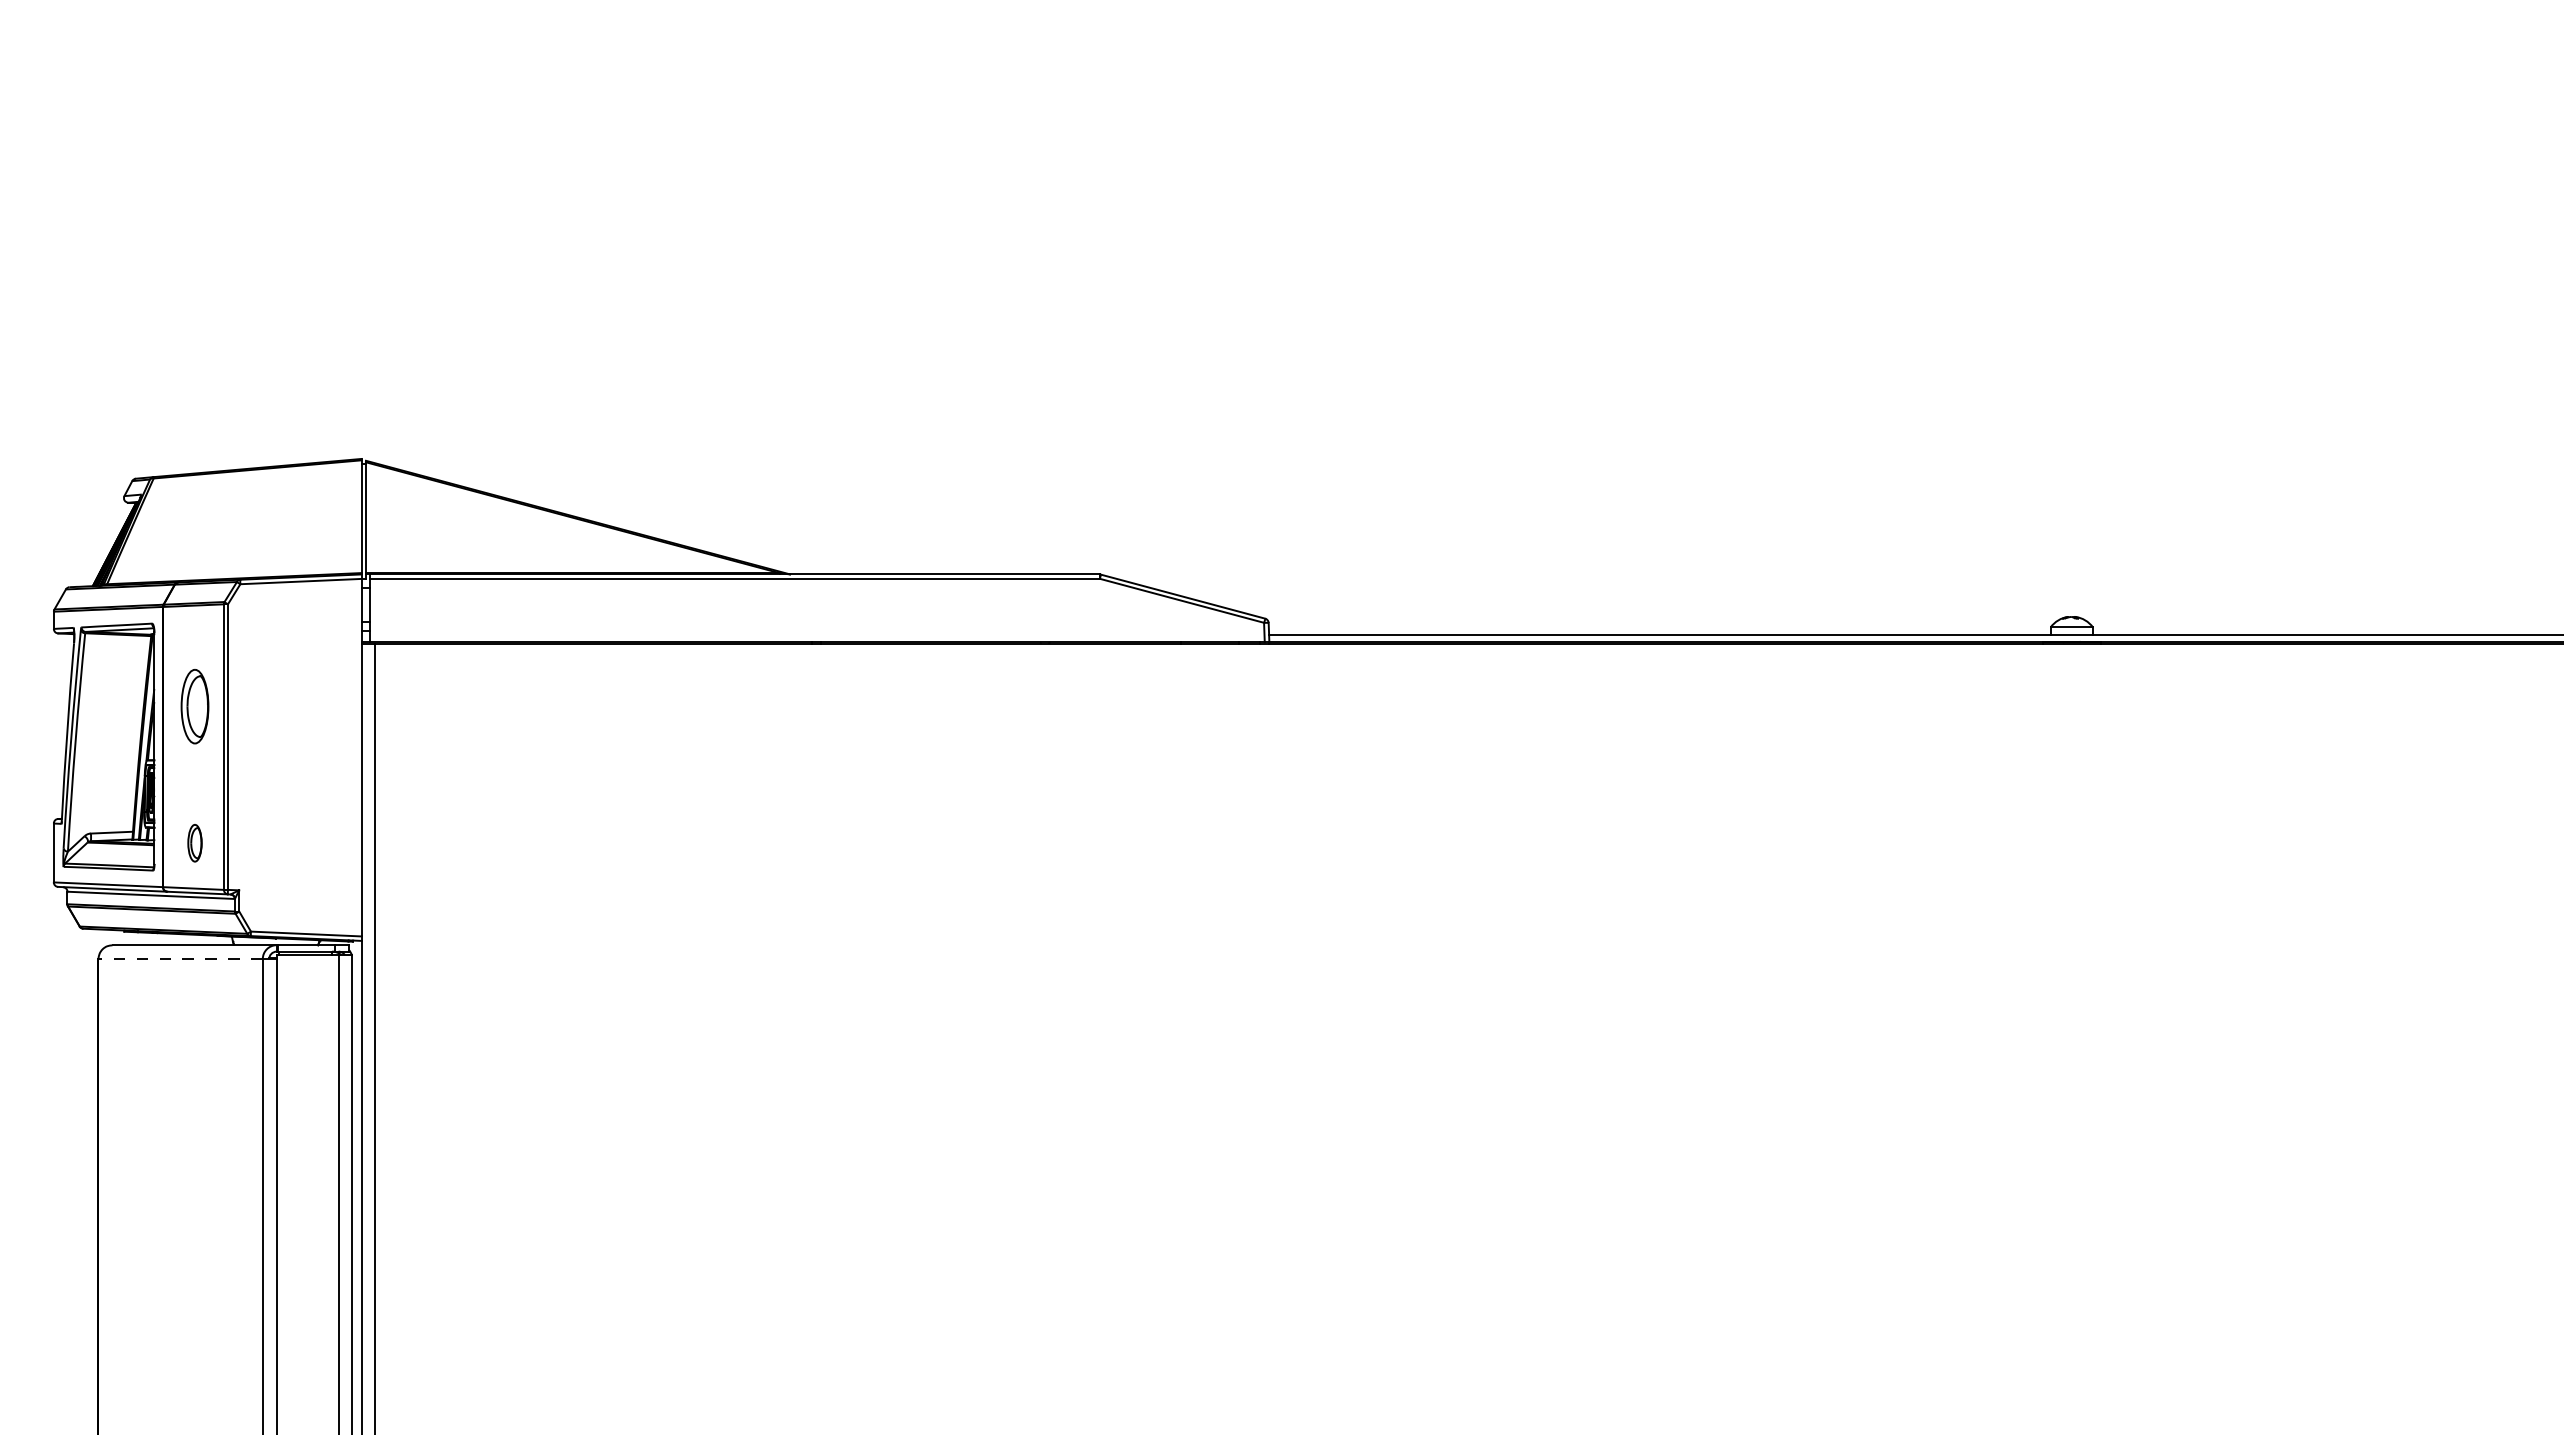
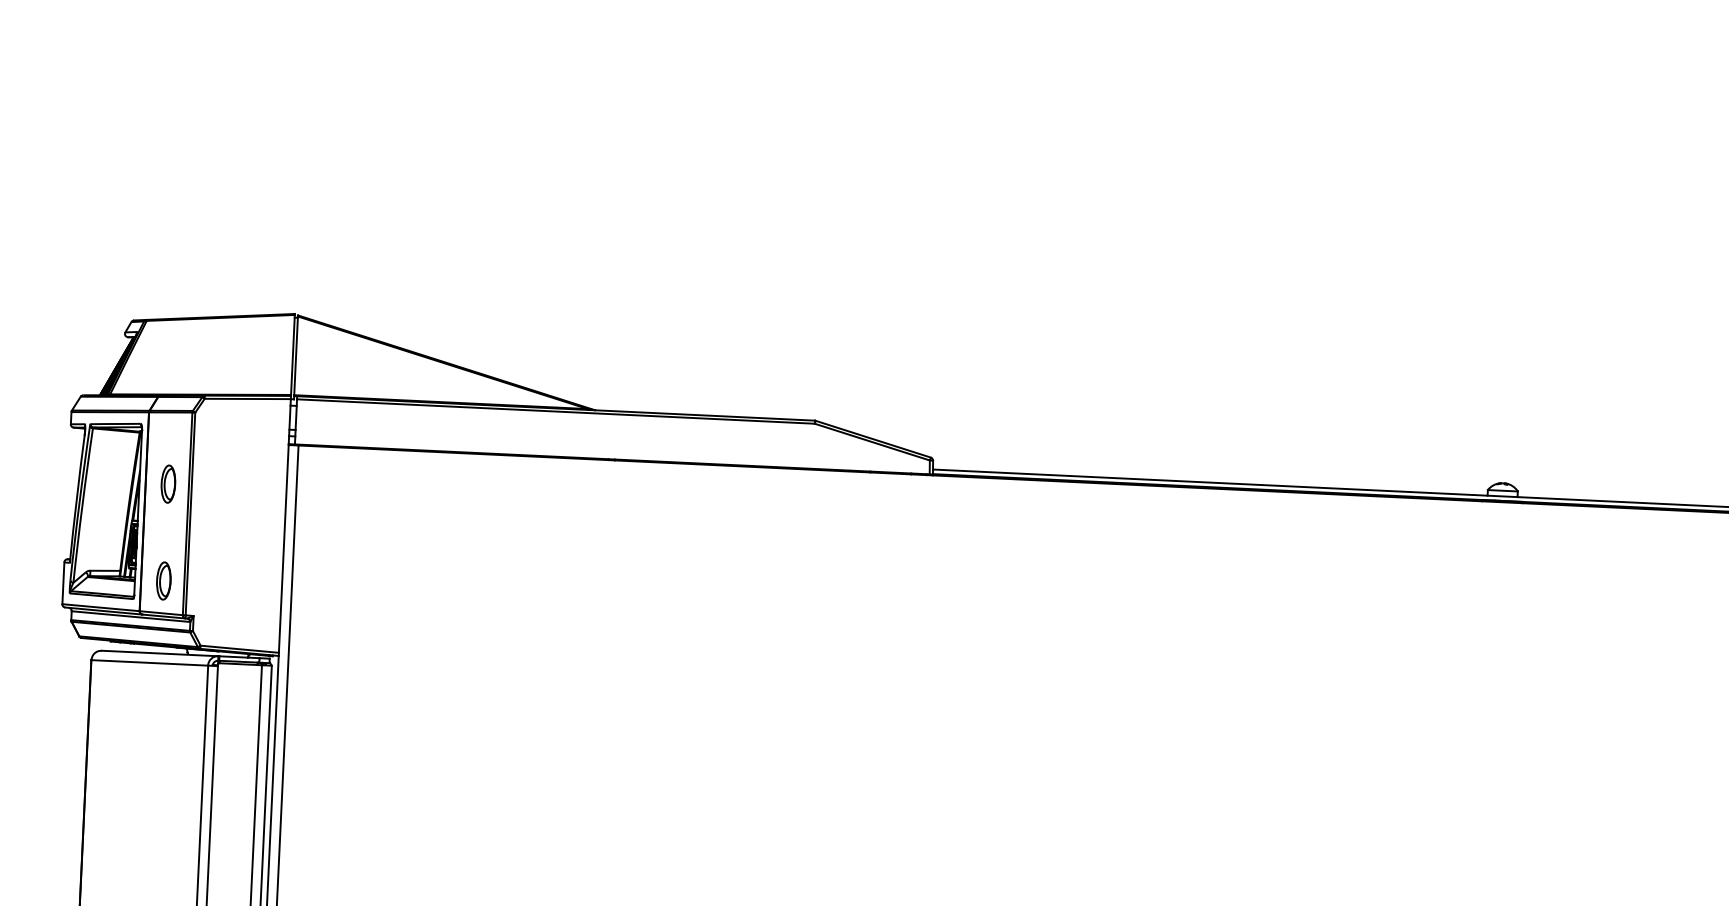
part: (194, 706) -> (168, 484), size x0.71
part: (194, 843) -> (163, 581), size x1.43
line: (180, 959) -> (149, 663), dashed -> solid

